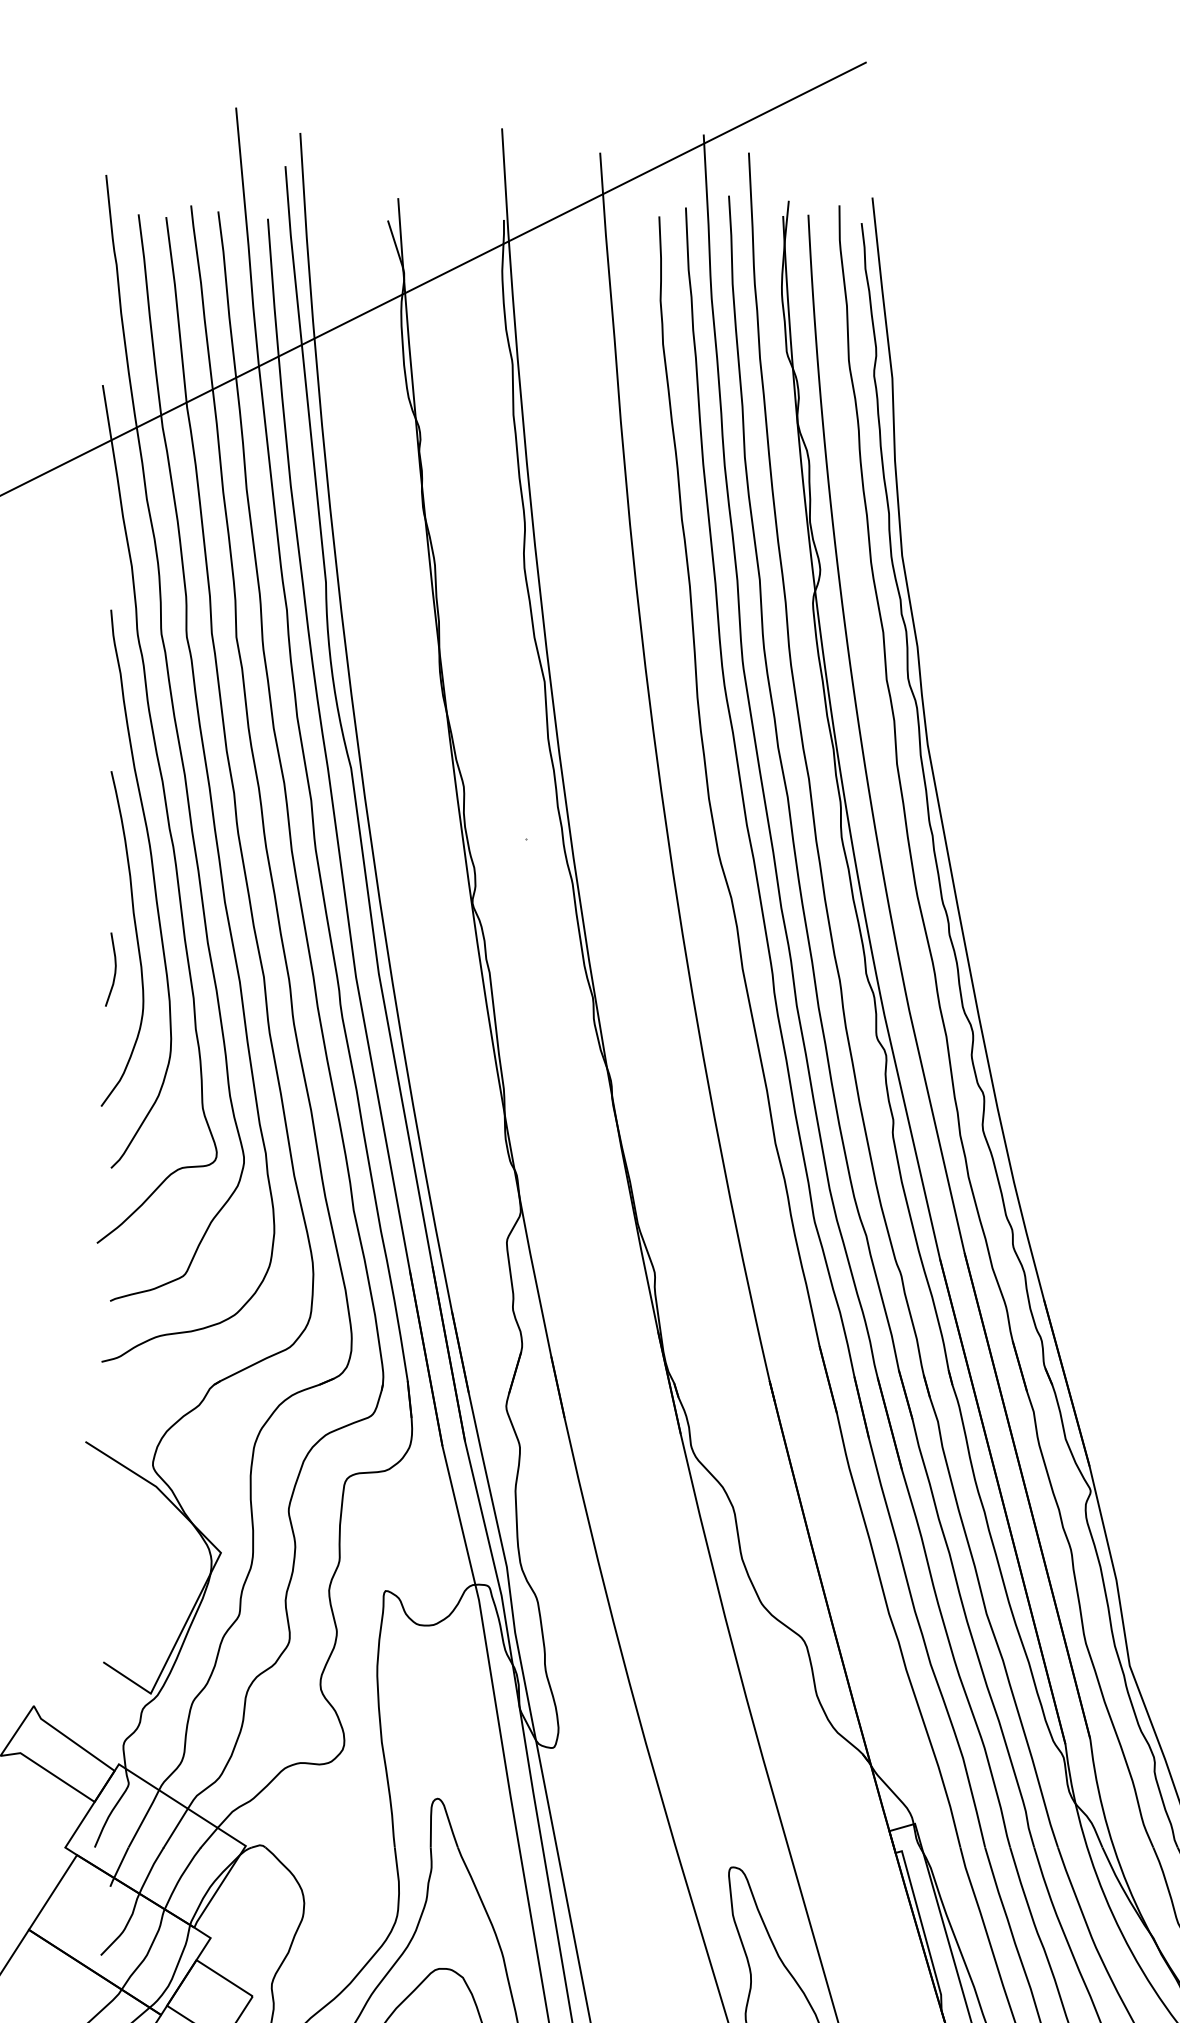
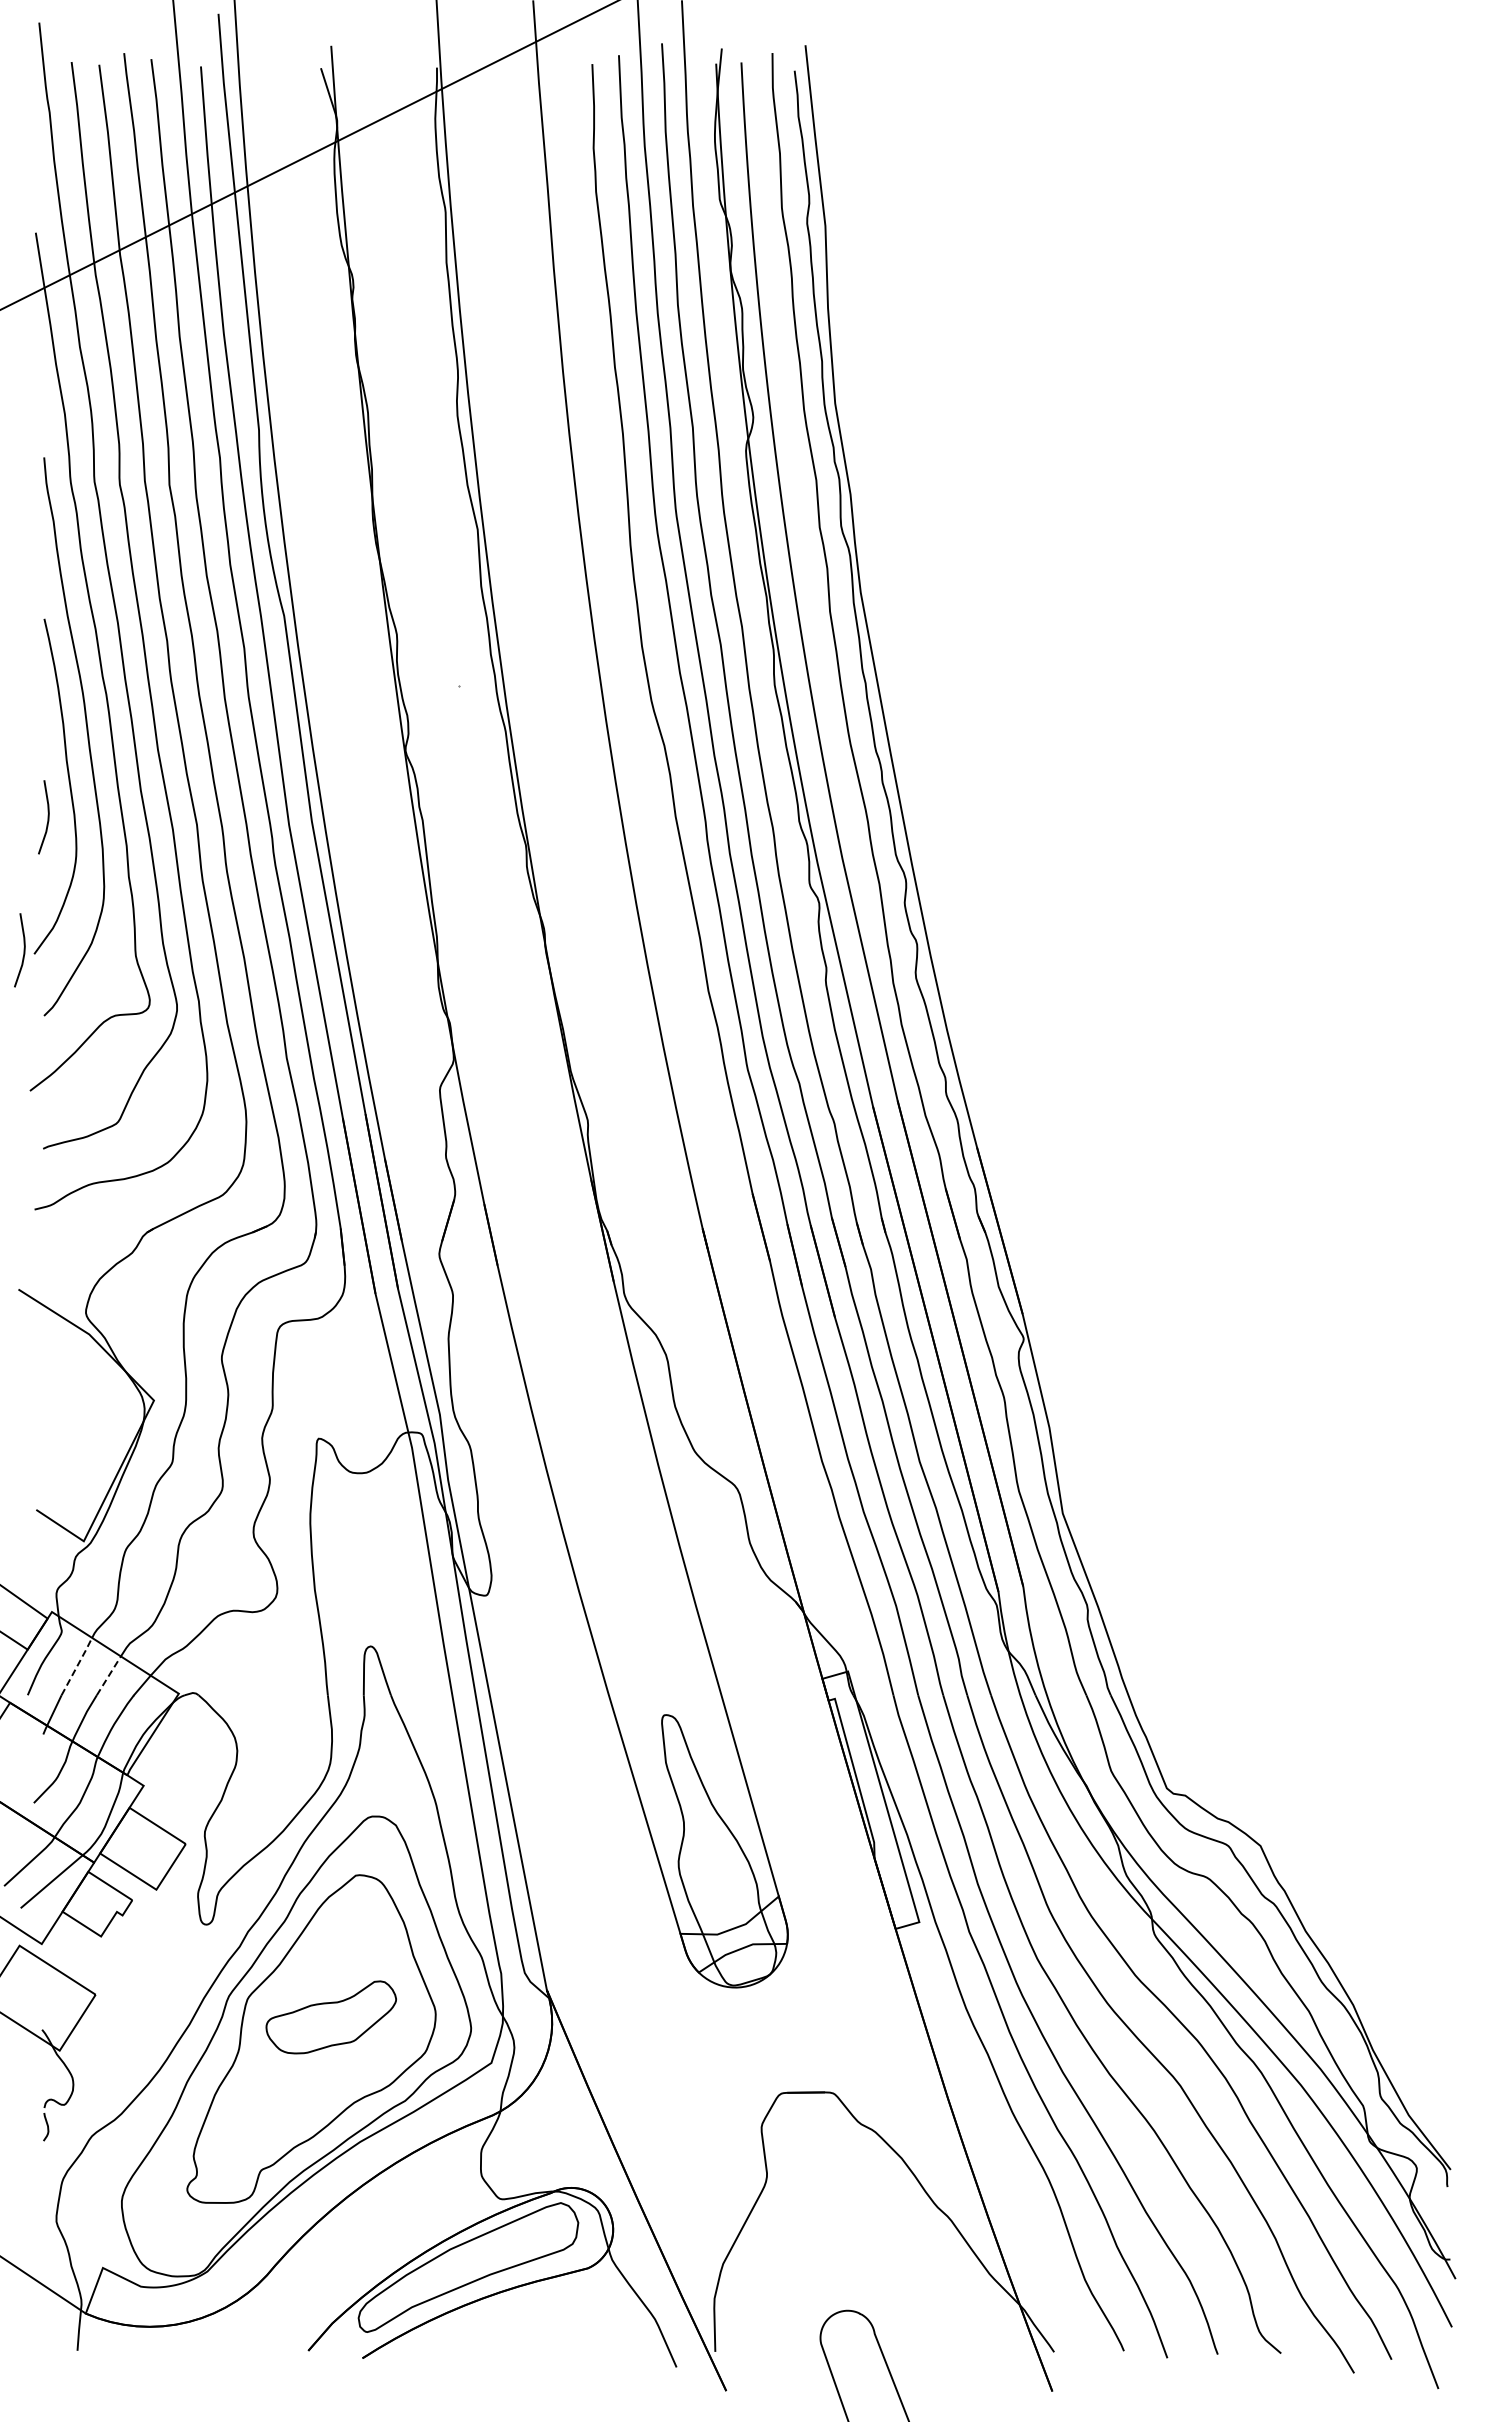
curve: (90, 1102) -> (23, 950), added
line: (144, 1817) -> (77, 1665), solid -> dashed
line: (175, 1827) -> (108, 1675), solid -> dashed

